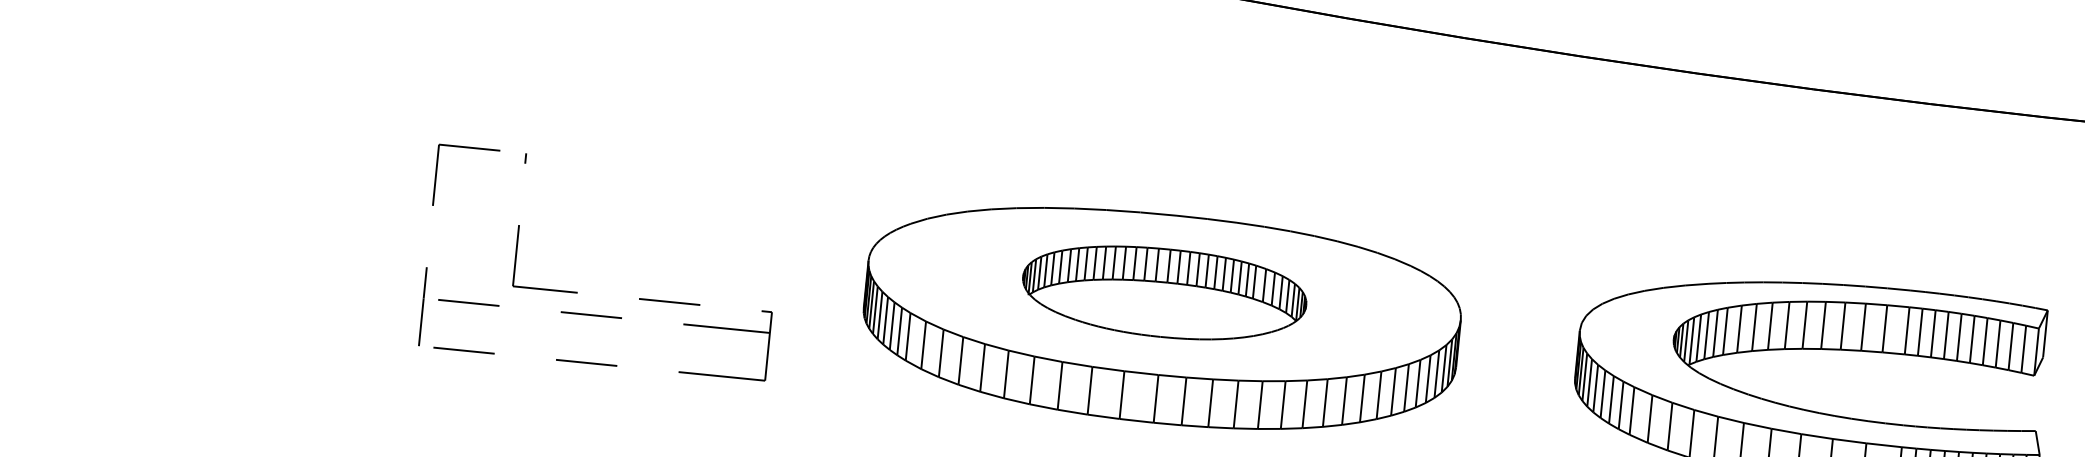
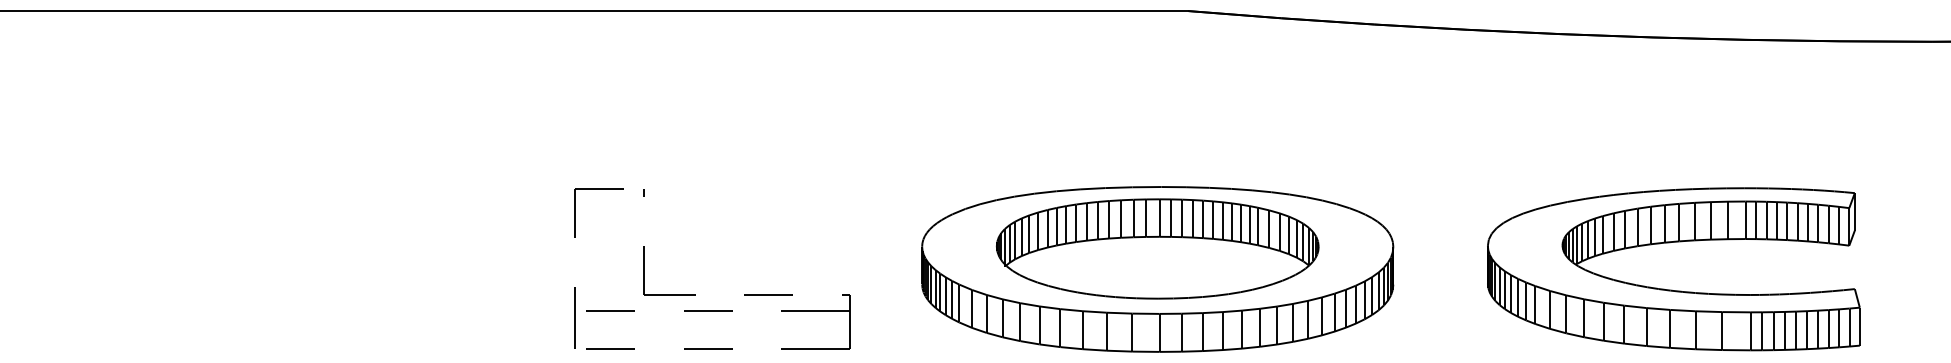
part: (1164, 292) -> (1157, 248), size x1.43

